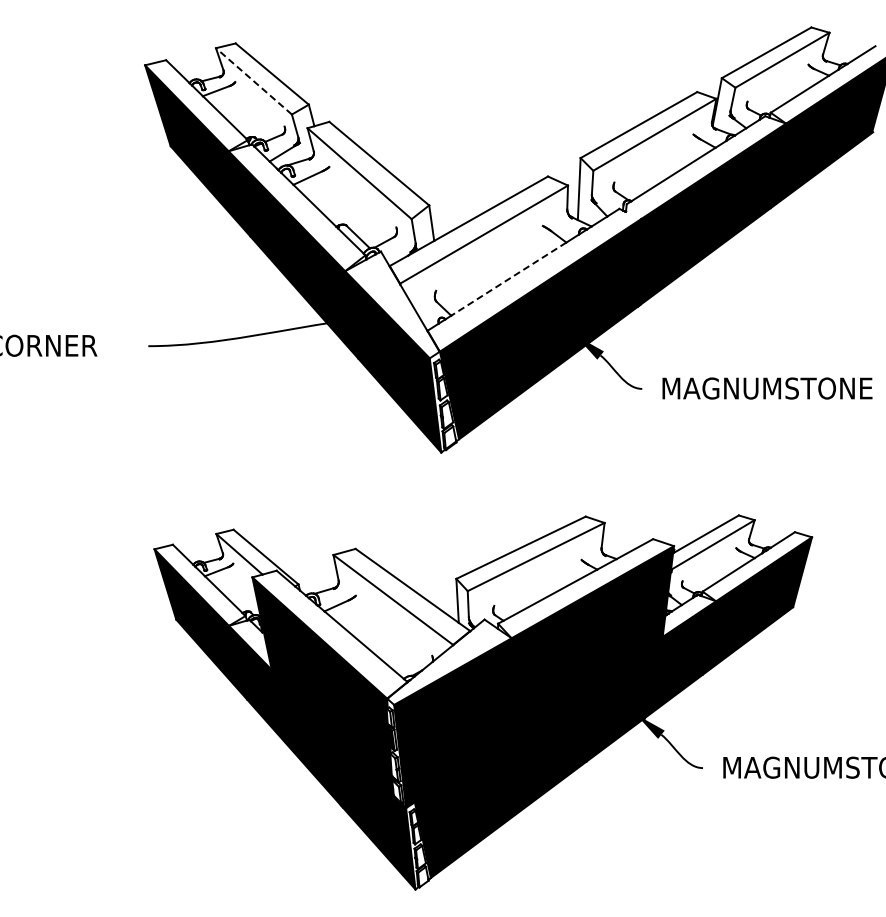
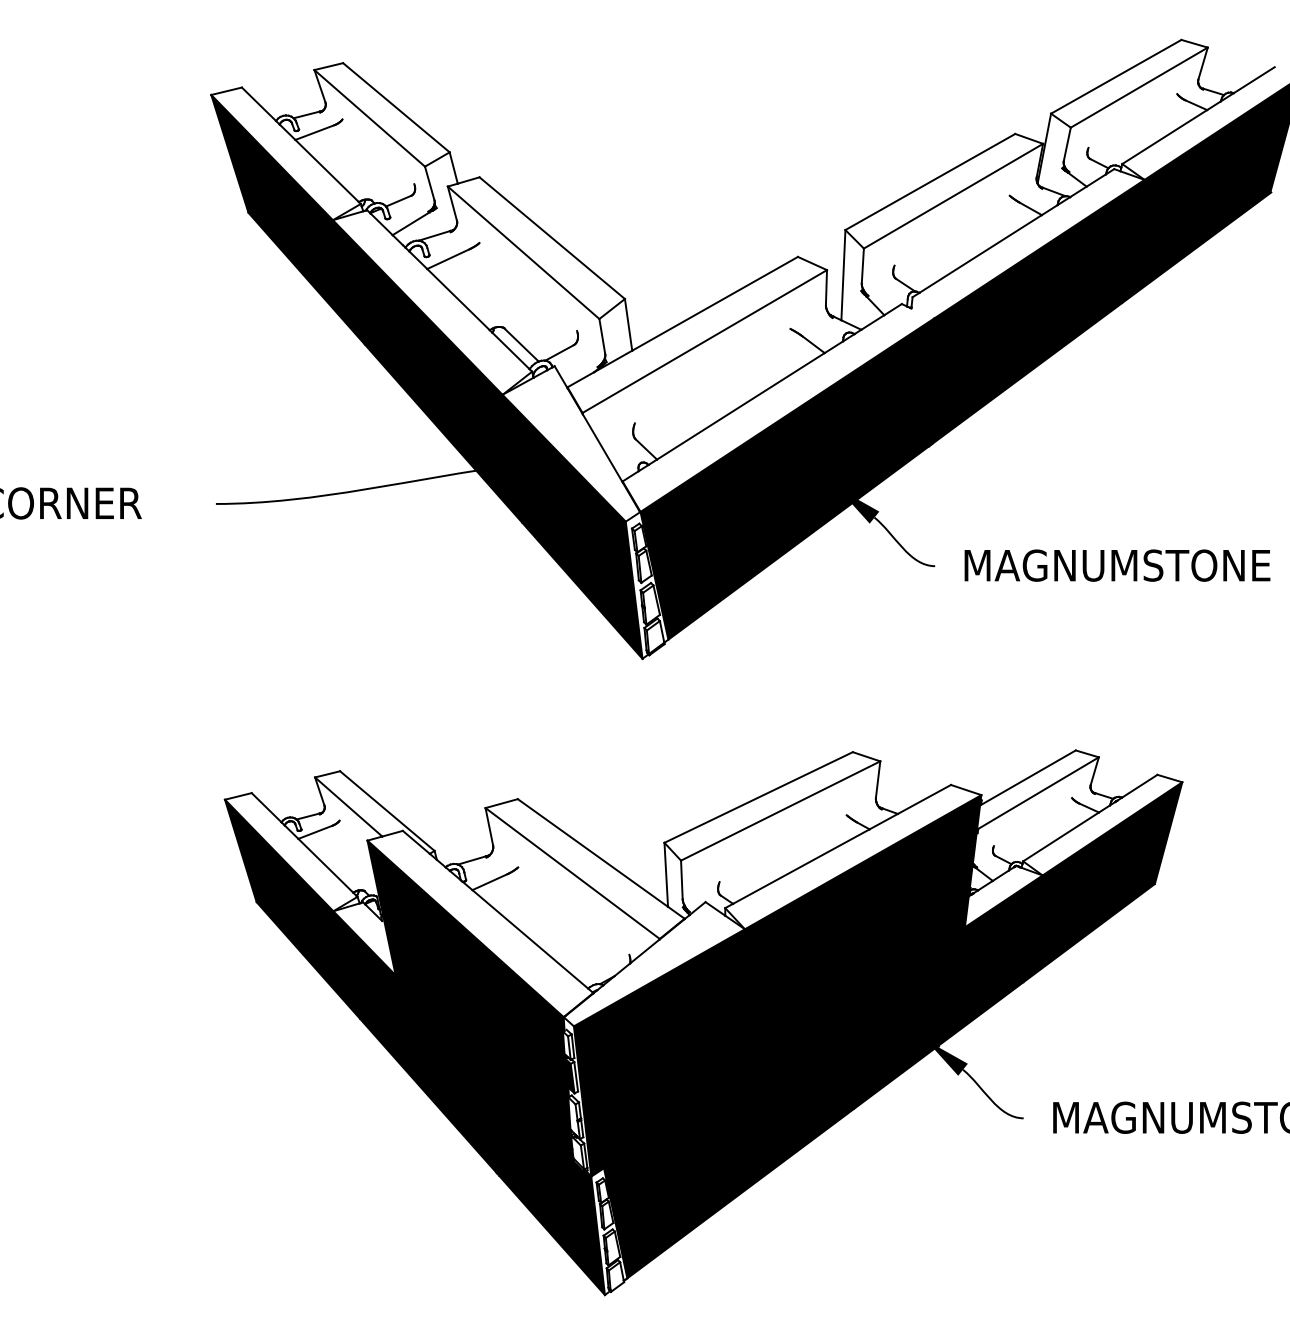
line: (253, 81) -> (369, 118), dashed -> solid
line: (508, 279) -> (740, 406), dashed -> solid

